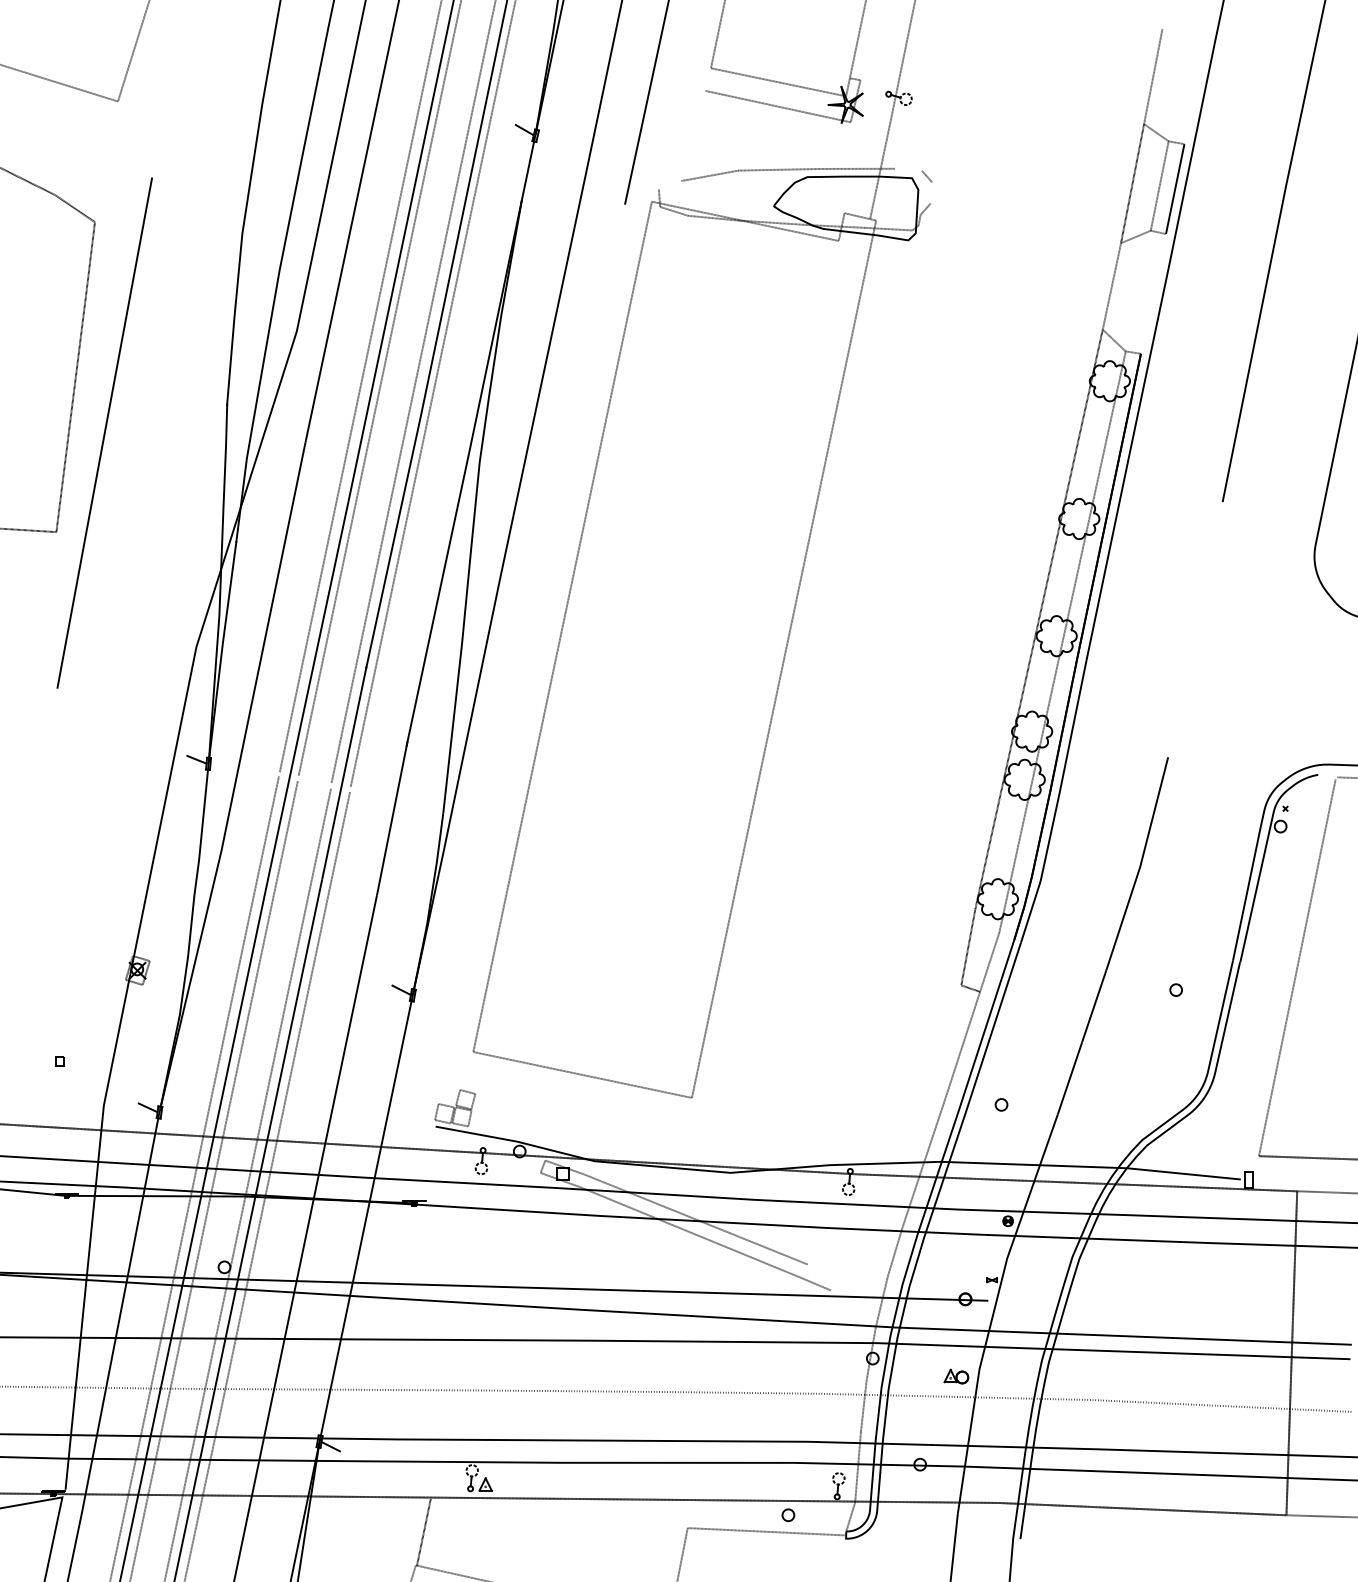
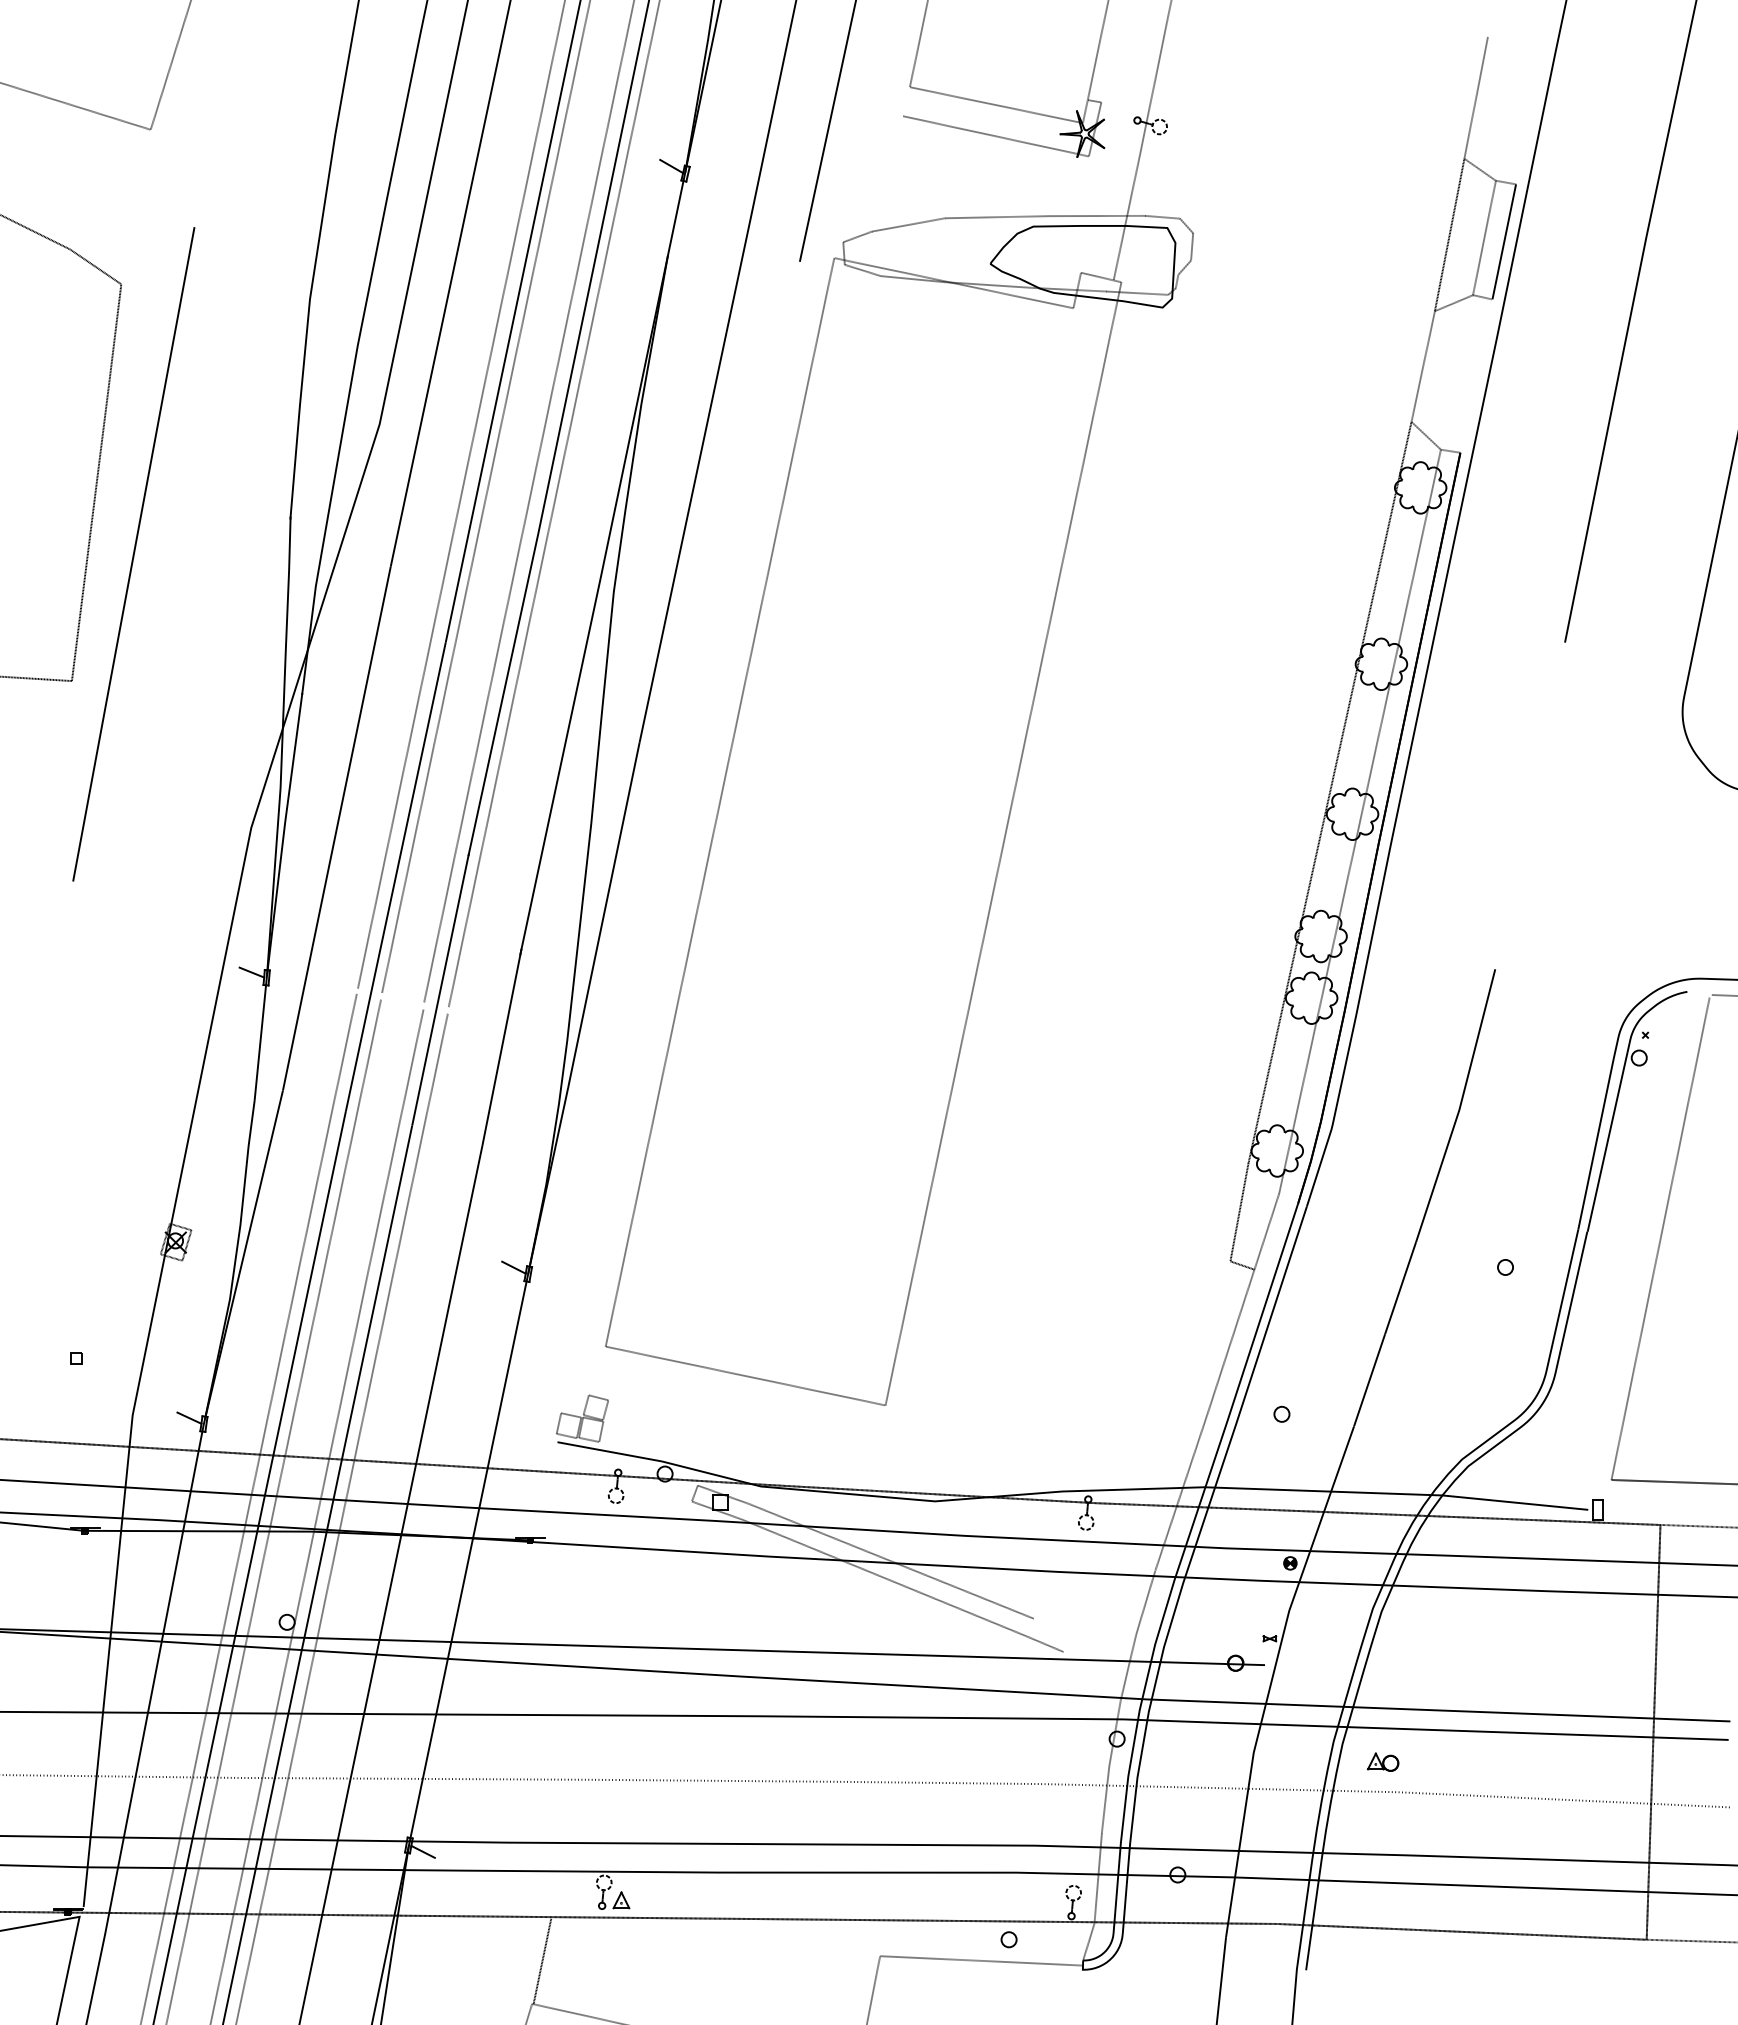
line: (908, 169) -> (1162, 216), added
line: (670, 184) -> (857, 236), added
line: (931, 192) -> (1192, 246), added
part: (955, 1376) -> (1382, 1761), moved

